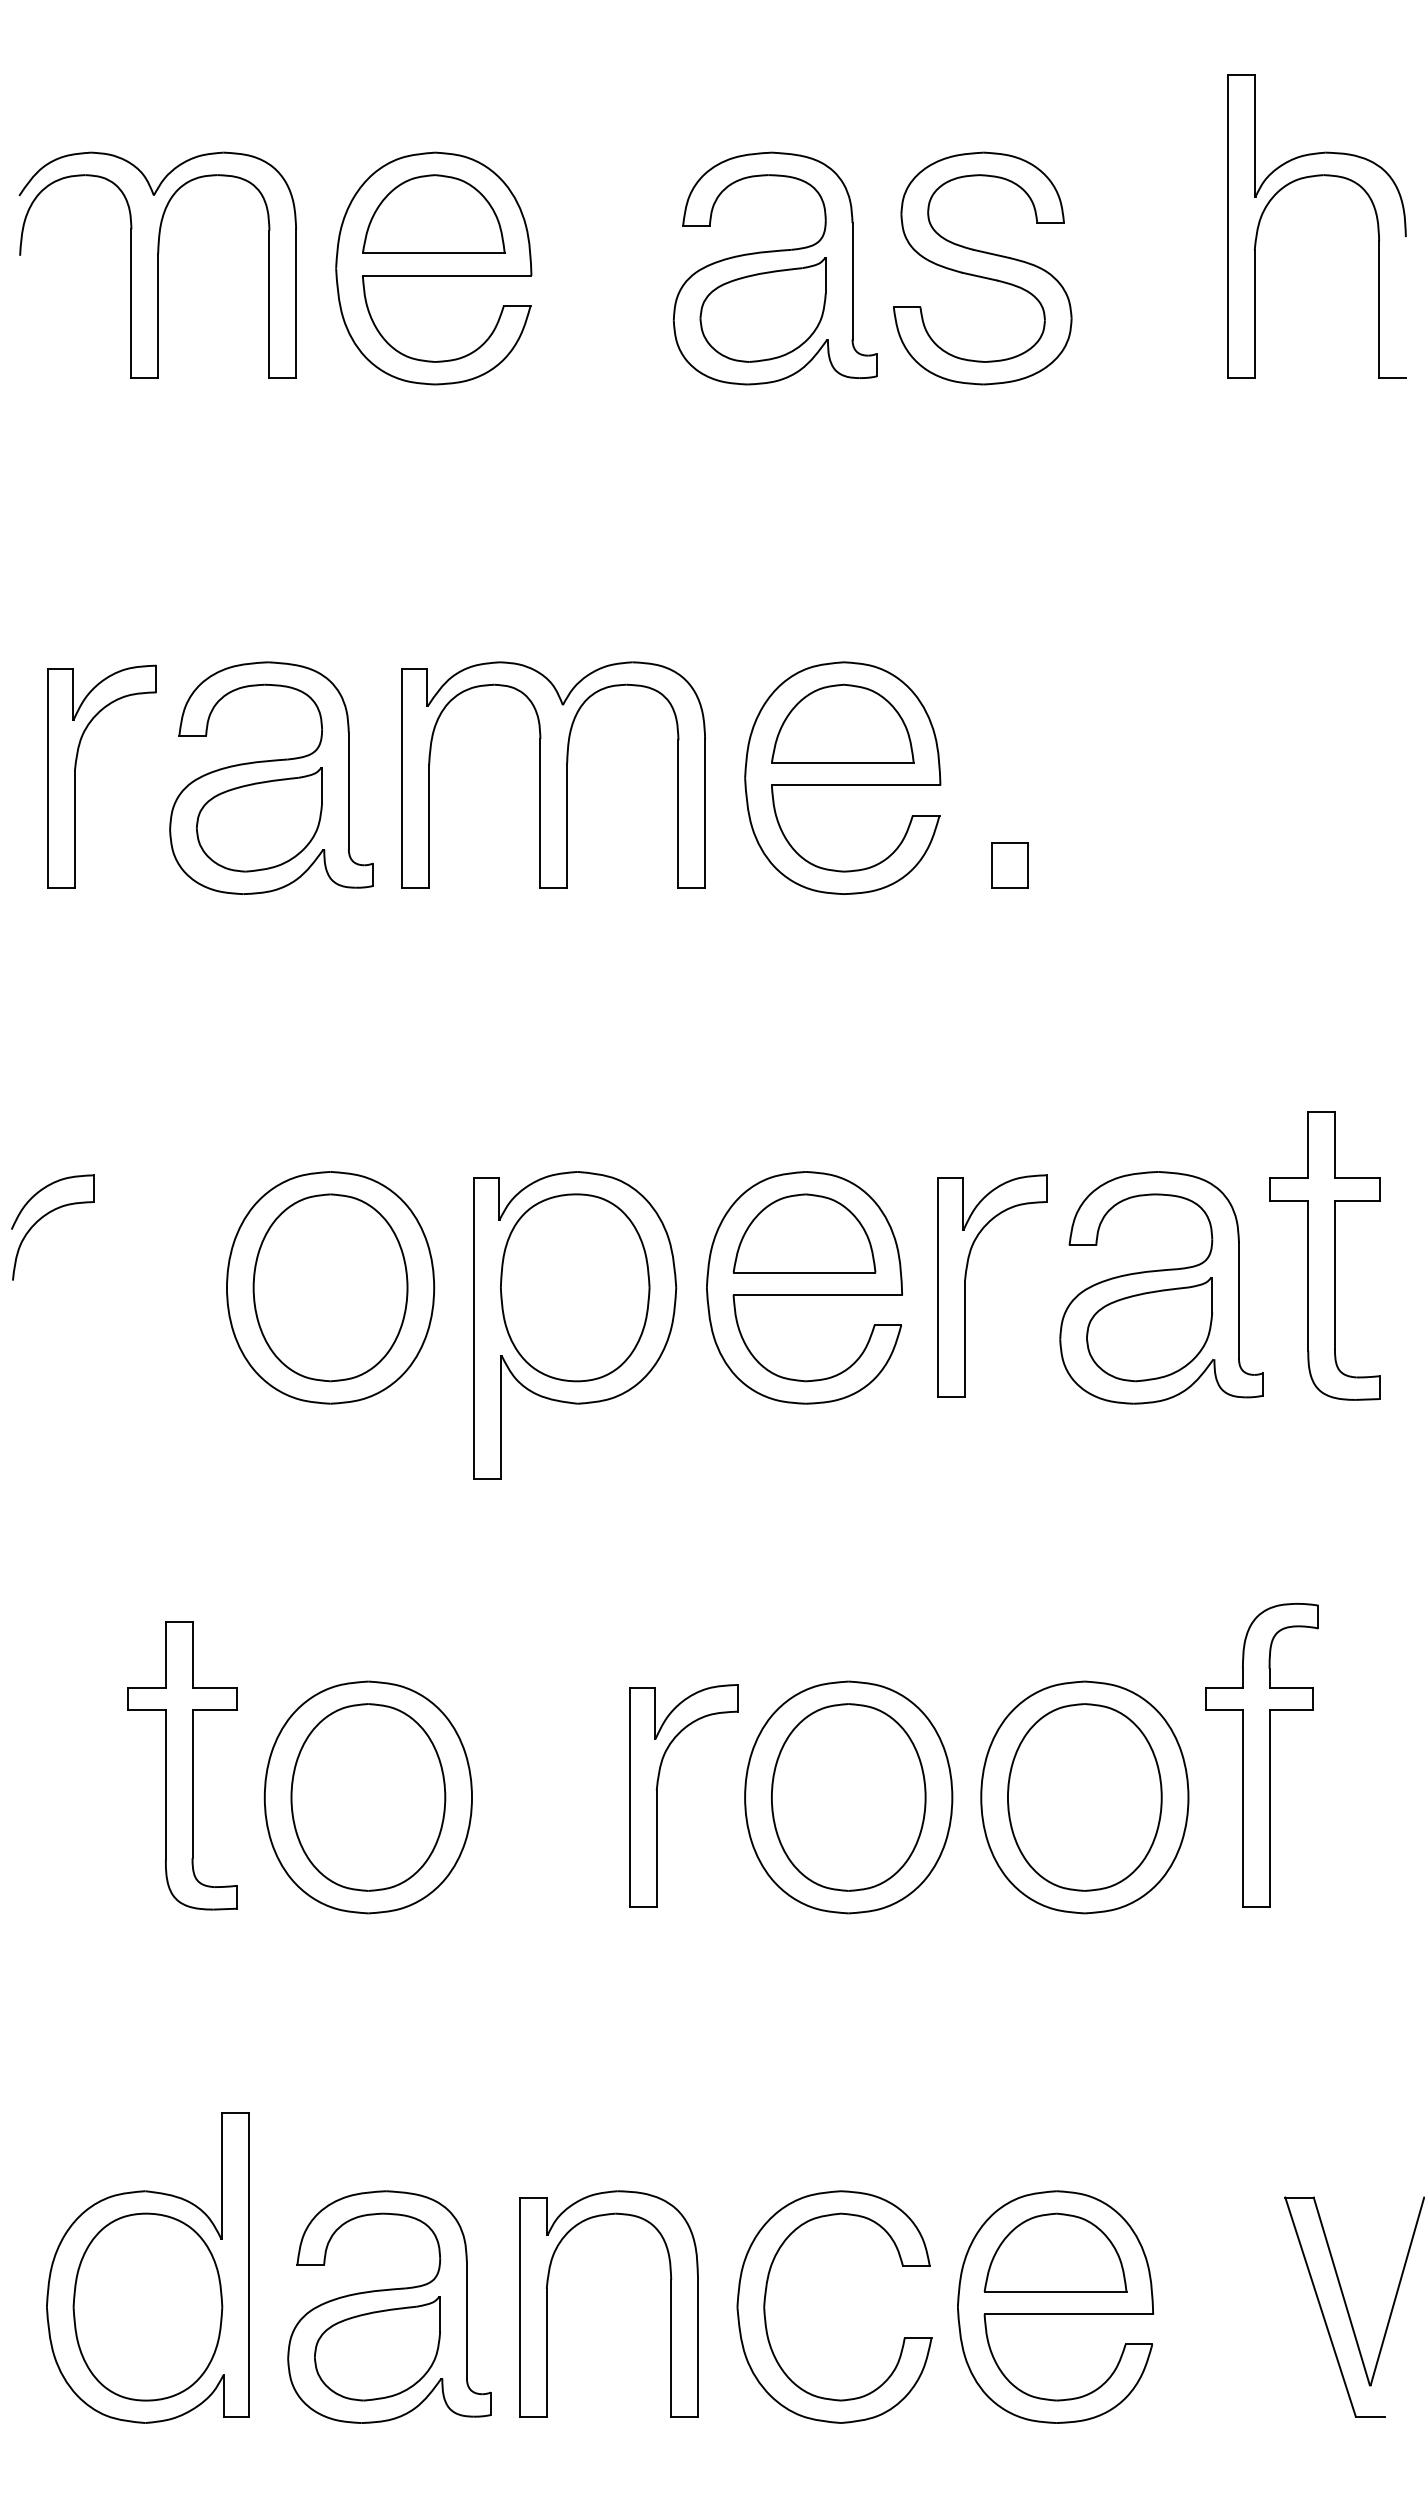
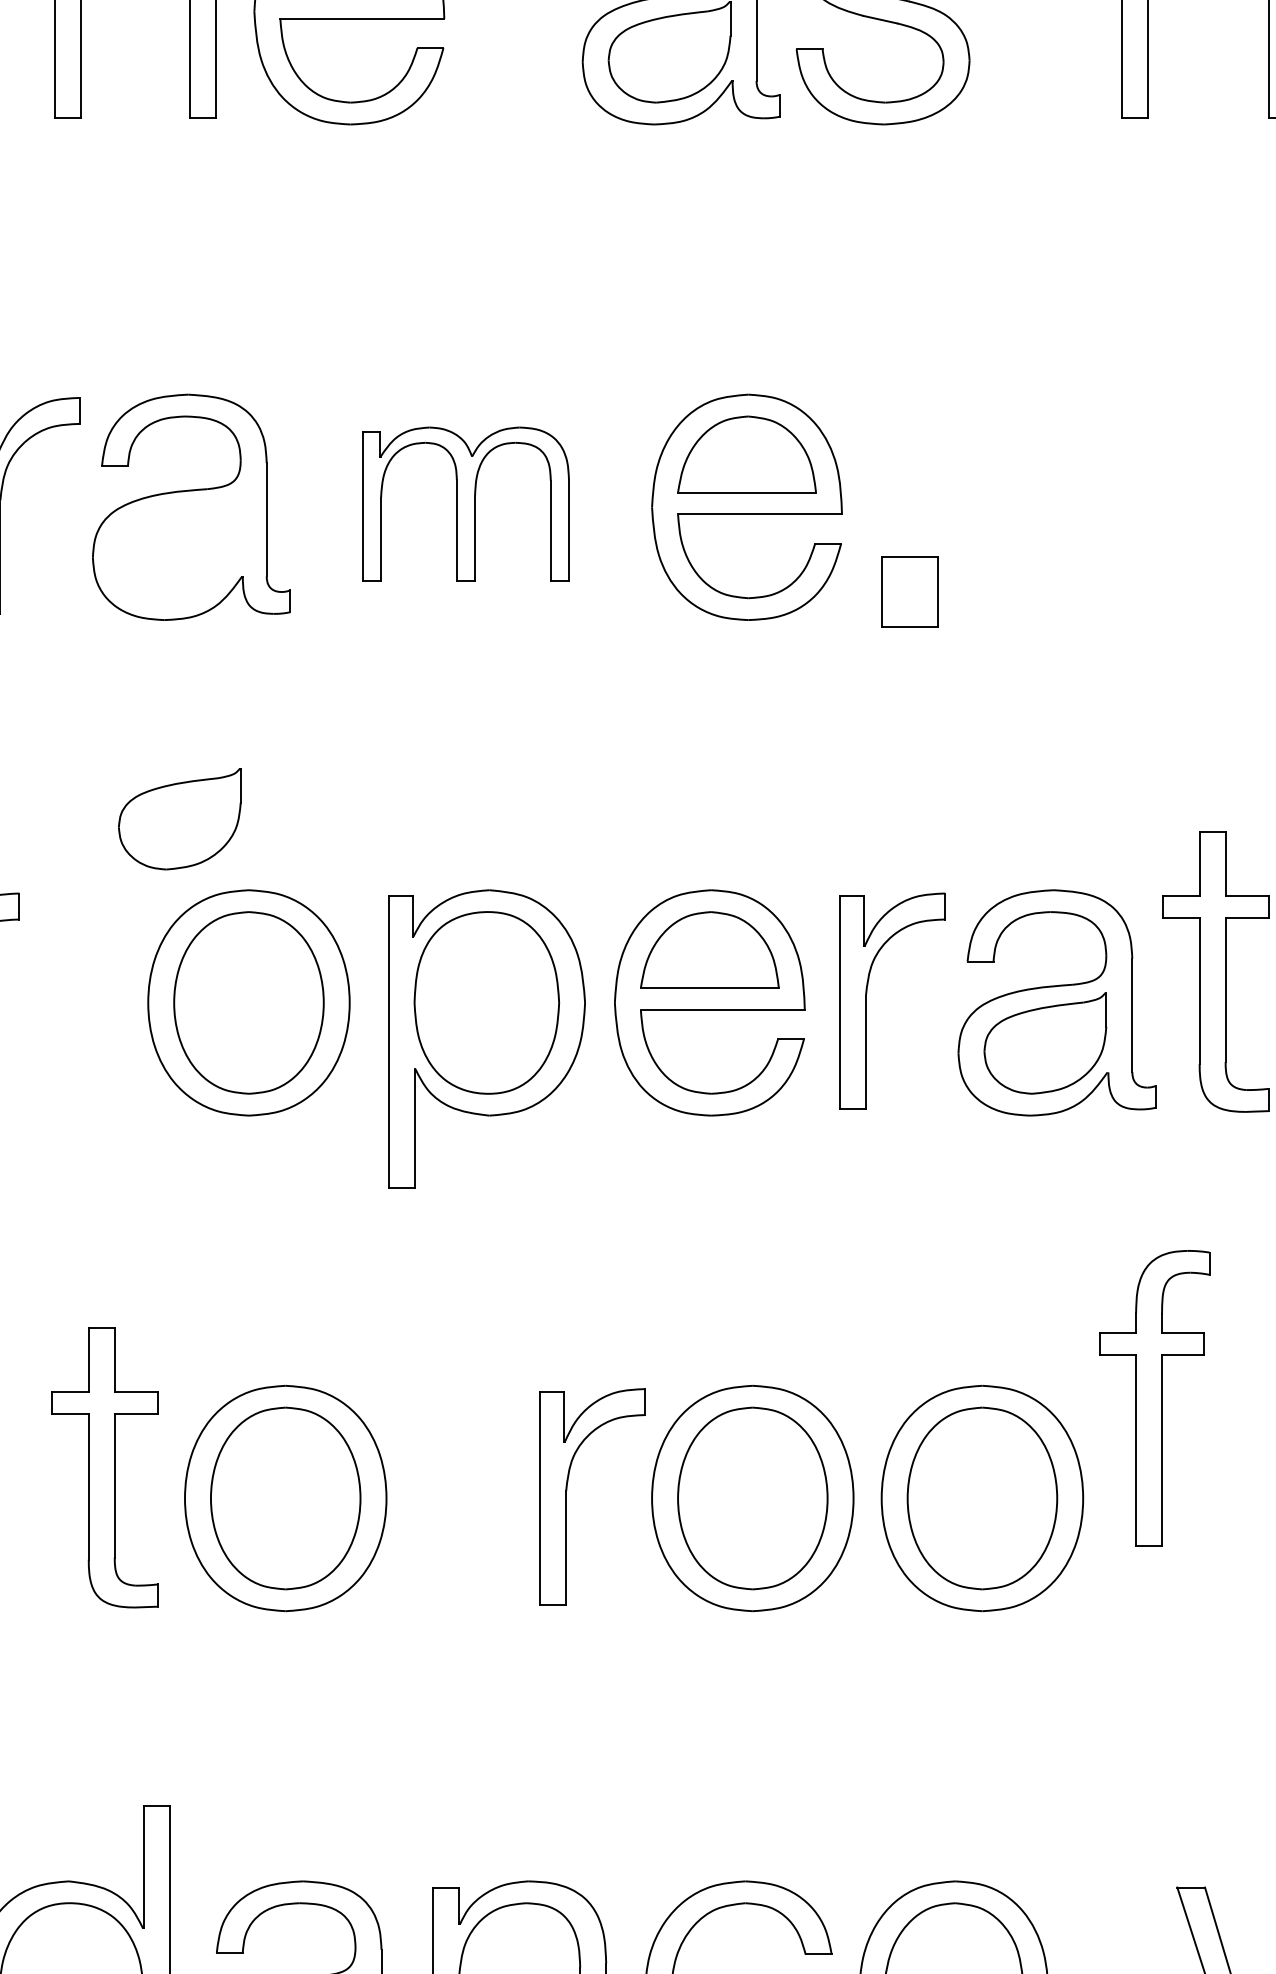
part: (553, 774) -> (465, 503), size x0.7
part: (259, 819) -> (179, 818), moved
part: (1009, 865) -> (909, 592), size x1.6
part: (1261, 1755) -> (1154, 1398), moved

